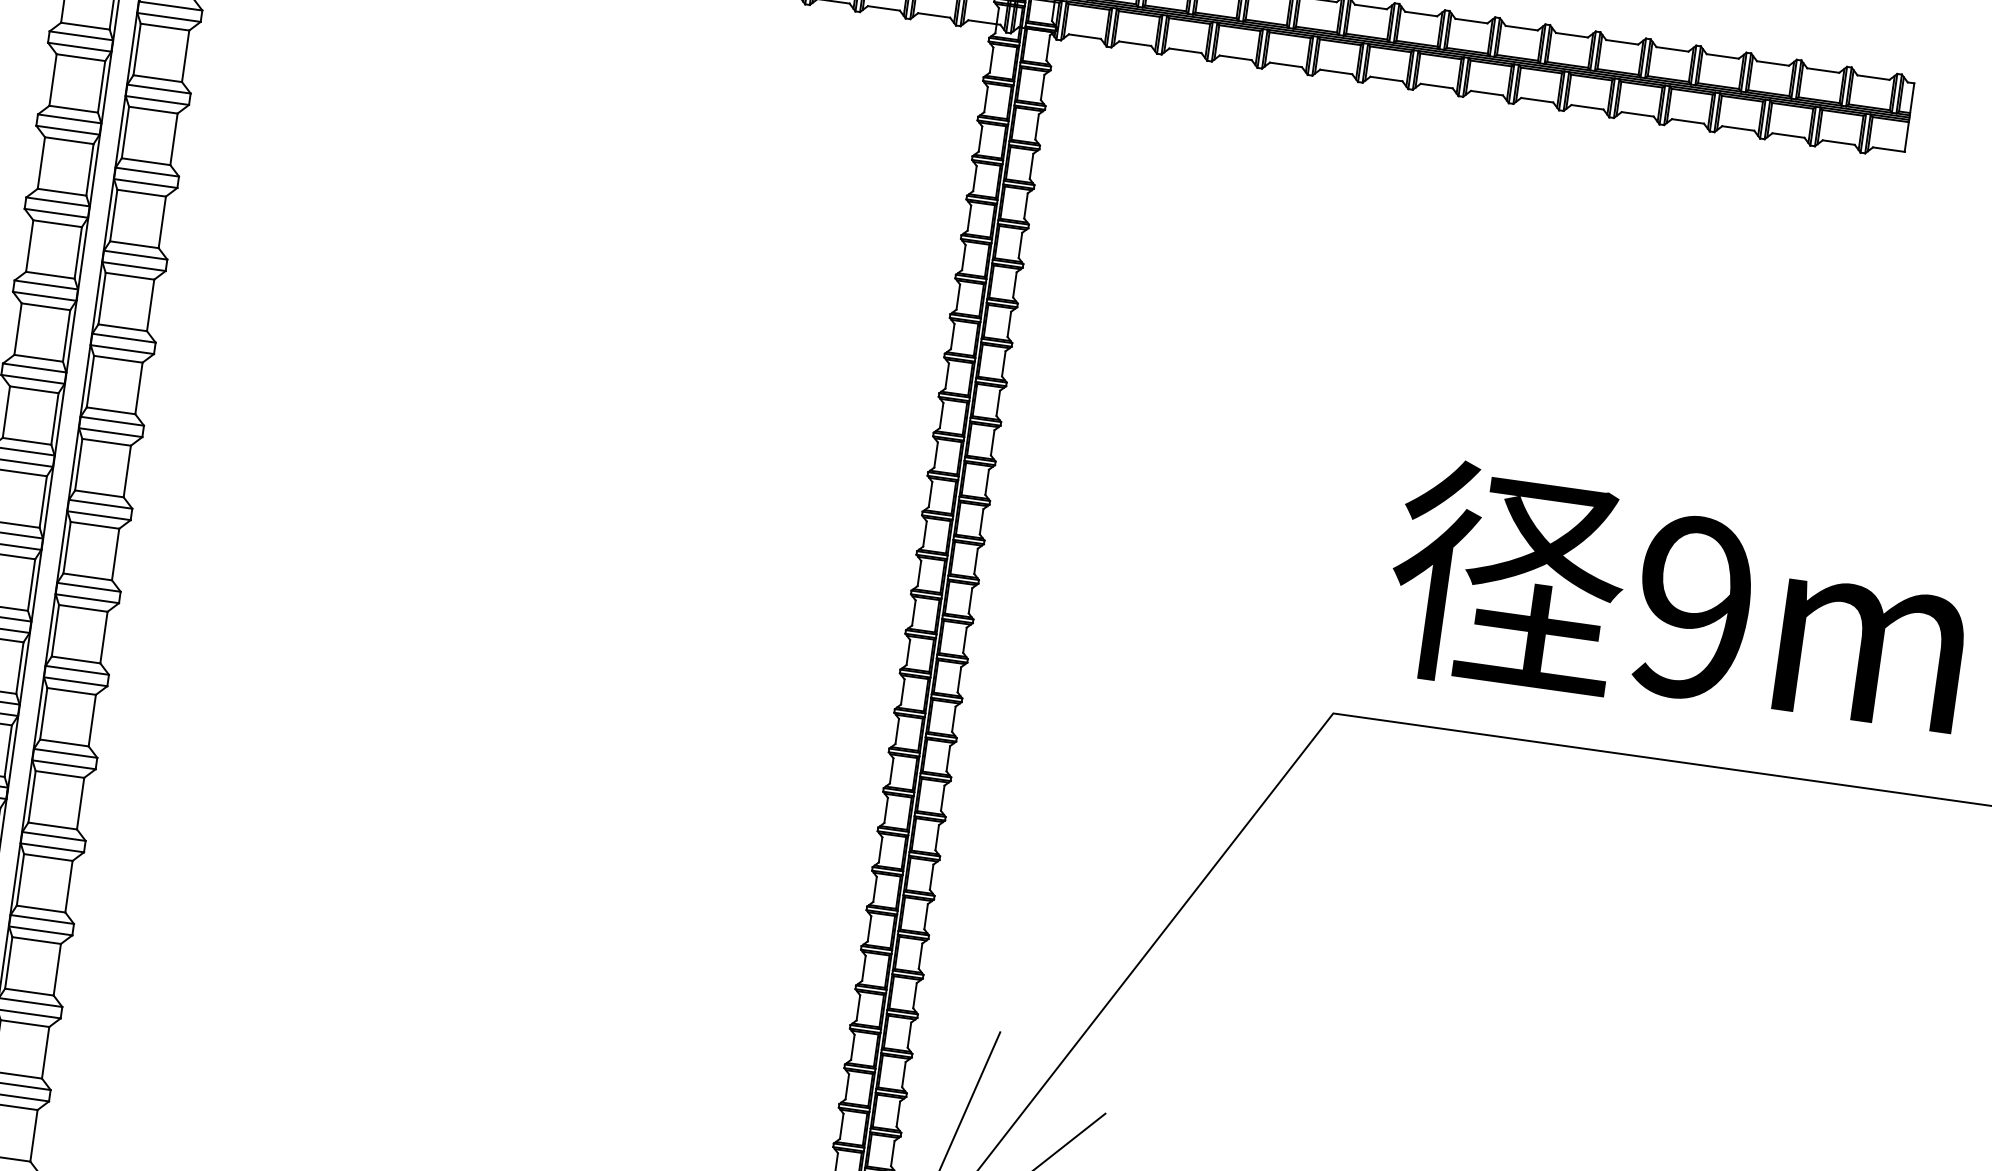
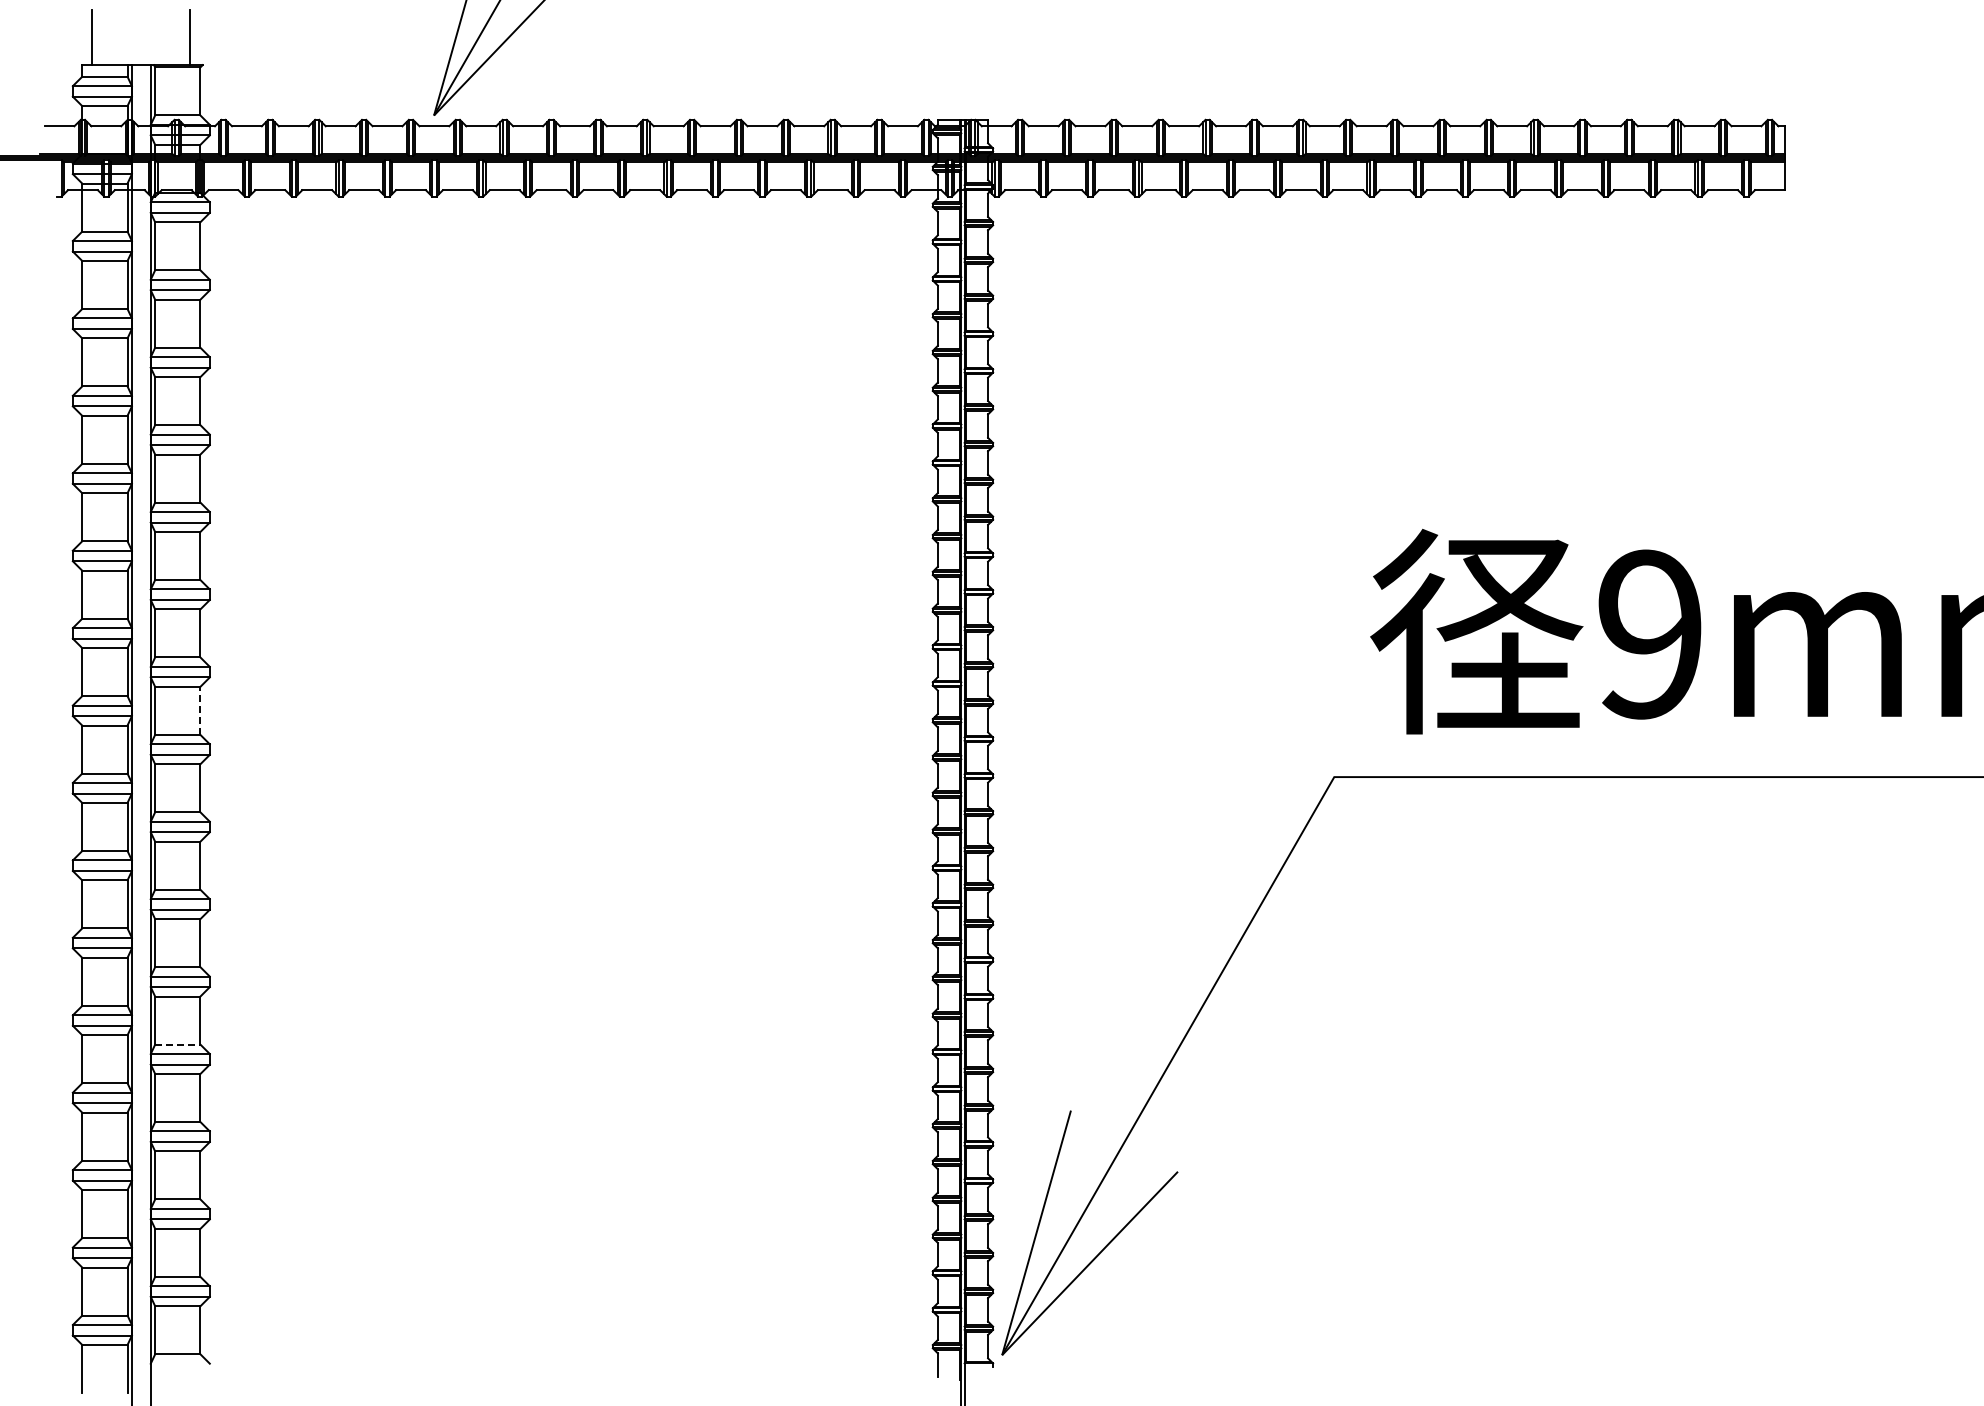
line: (127, 471) -> (200, 710), solid -> dashed
line: (52, 825) -> (177, 1044), solid -> dashed

